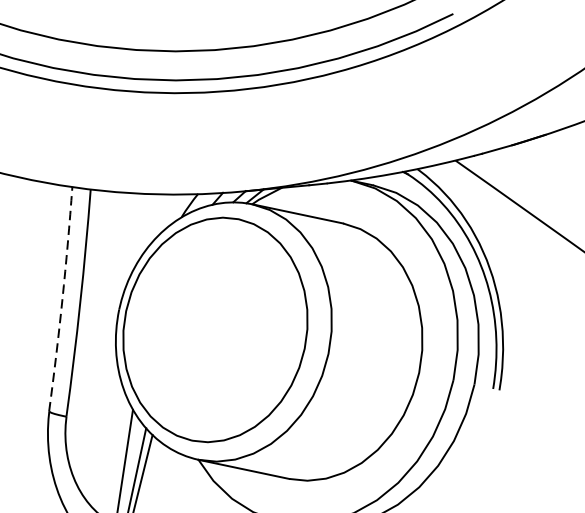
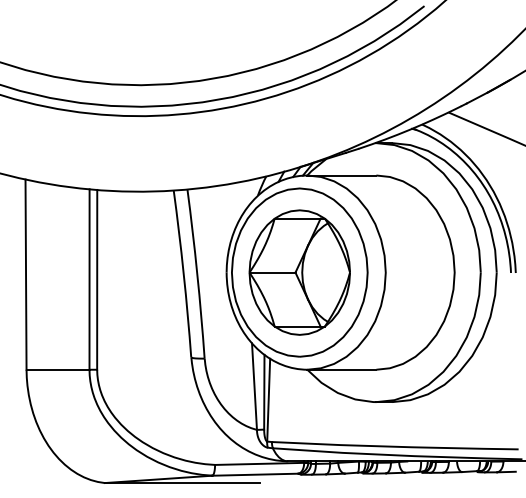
arc: (62, 298) -> (183, 273), dashed -> solid
part: (215, 329) -> (299, 272), added

